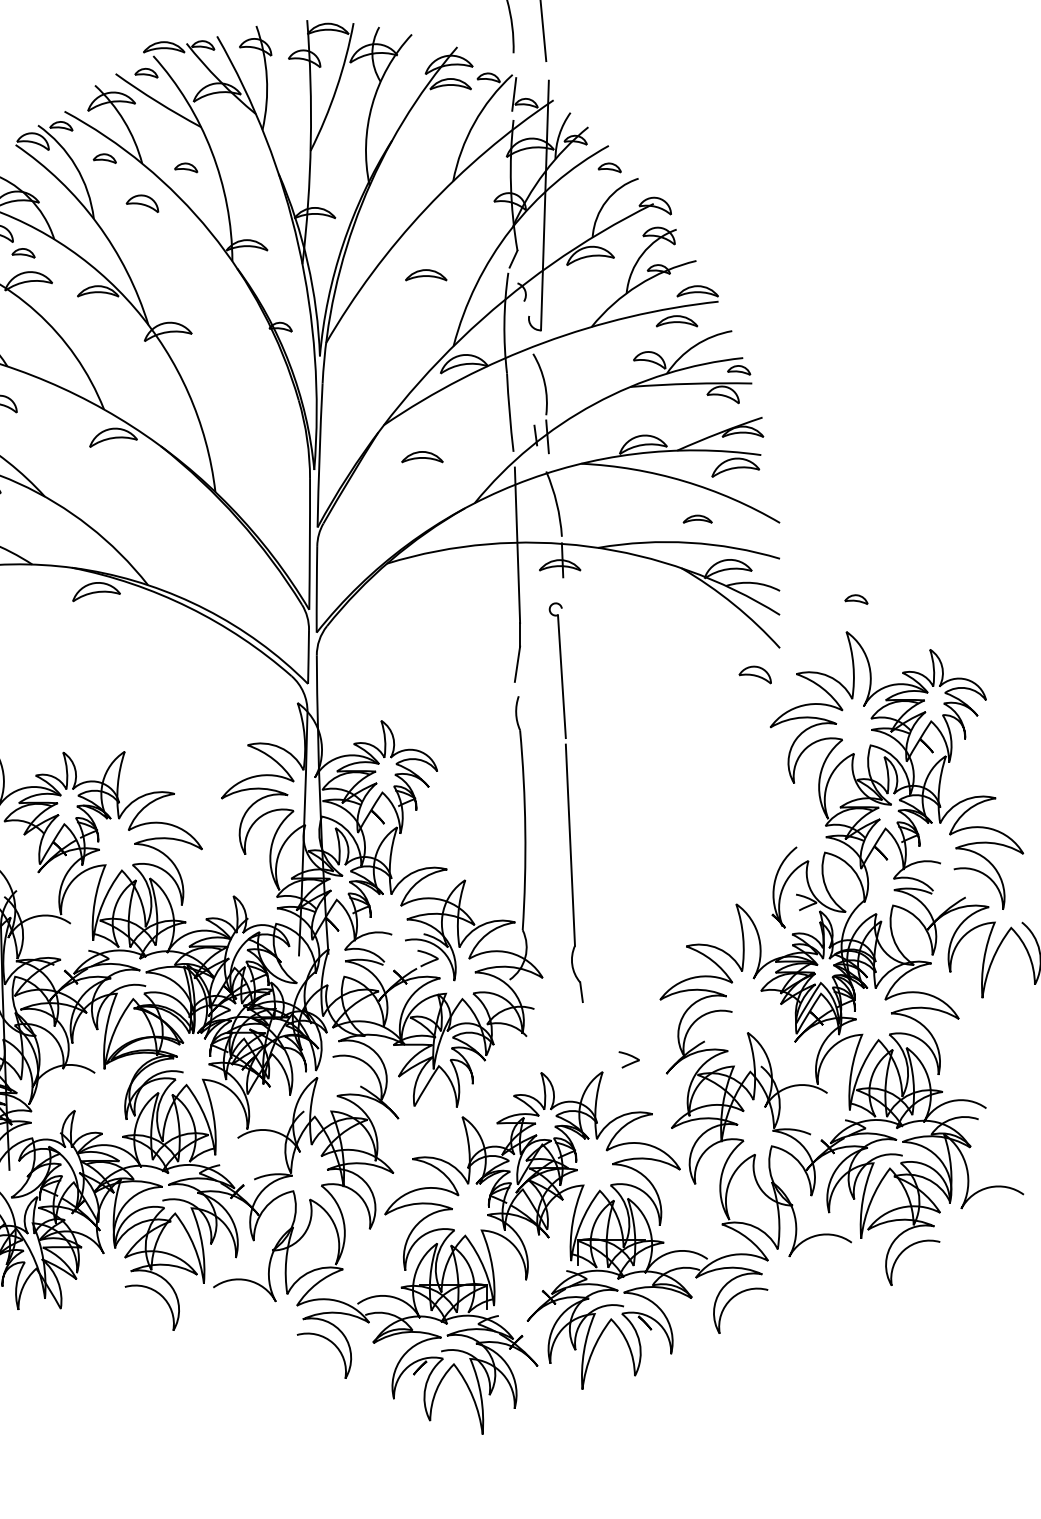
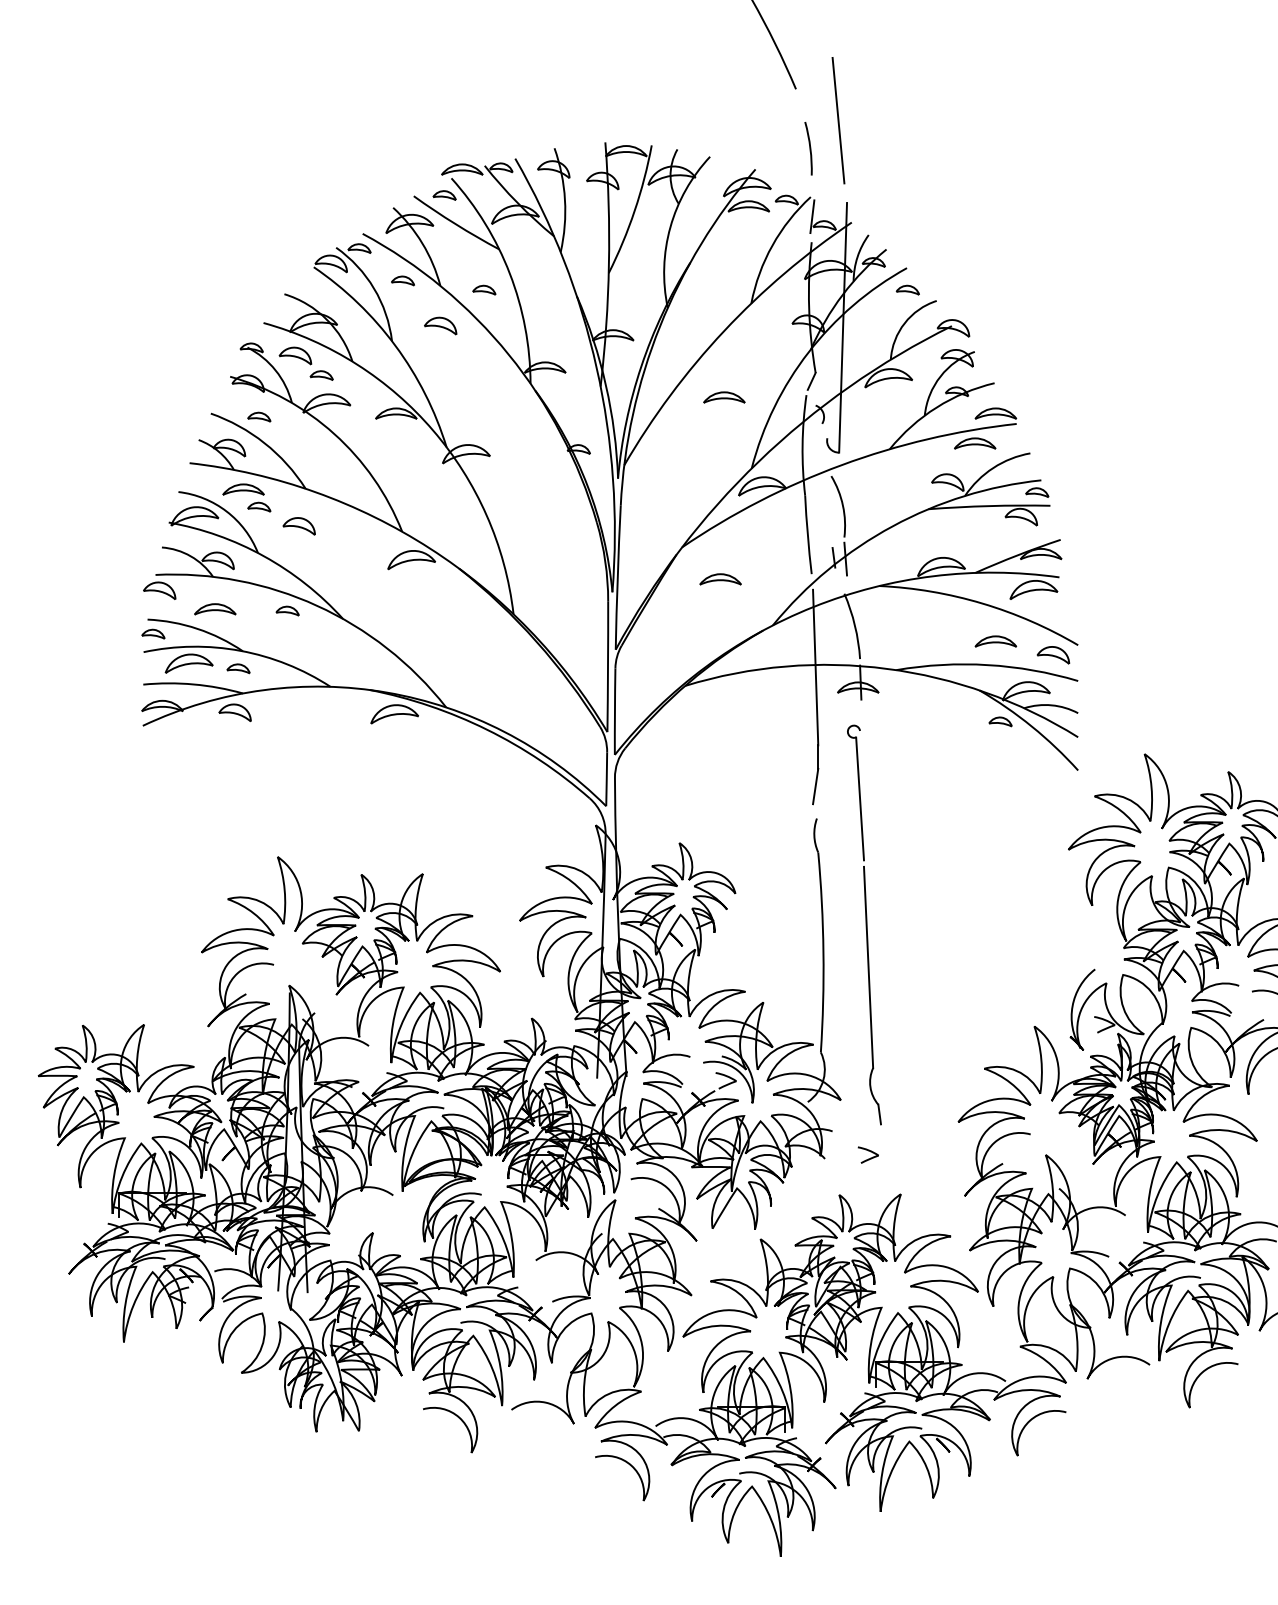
part: (697, 519) -> (995, 641), size x1.43
part: (856, 599) -> (1000, 721), moved
part: (755, 675) -> (1053, 655), moved
curve: (629, 1056) -> (868, 1151), moved

